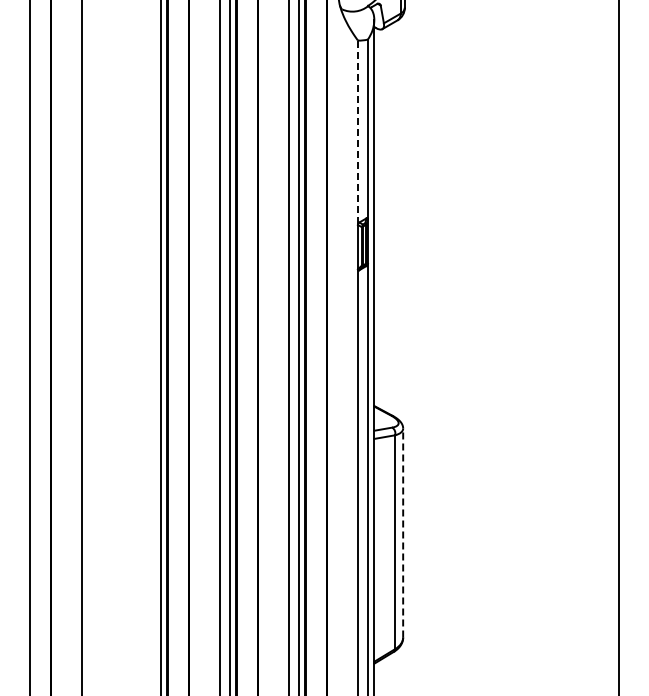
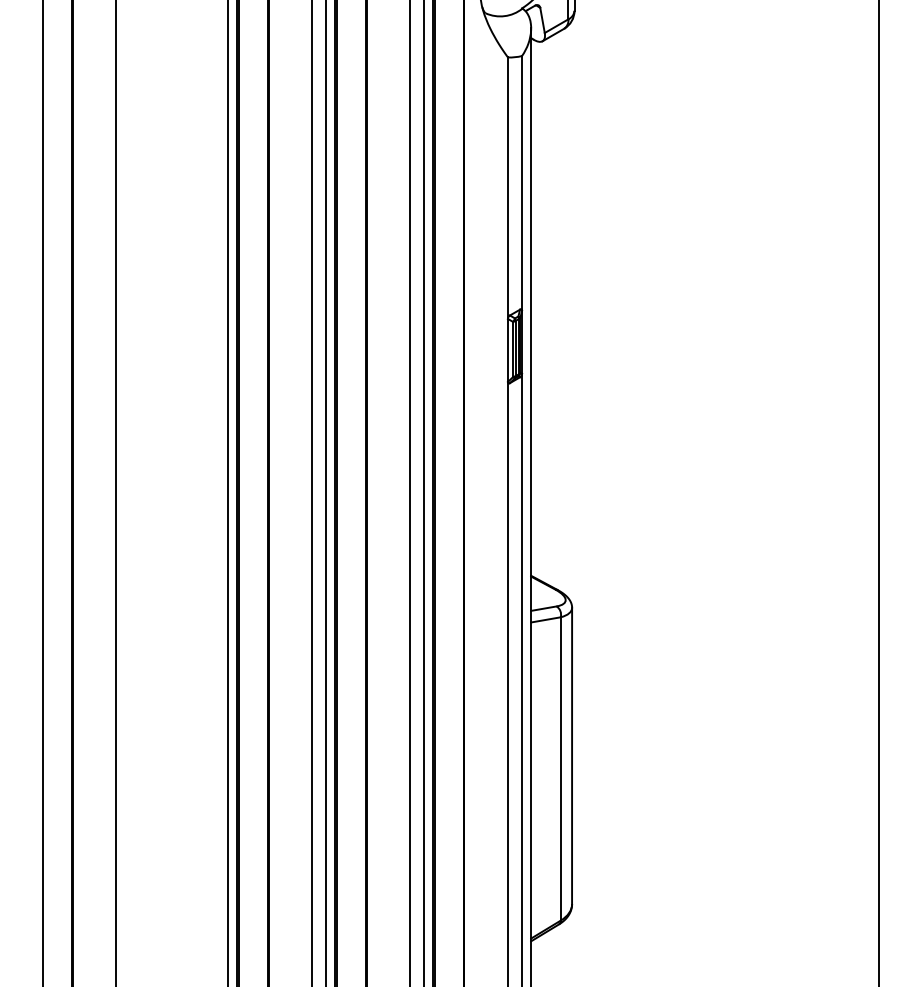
line: (357, 133) -> (507, 189), dashed -> solid
line: (403, 532) -> (572, 755), dashed -> solid

